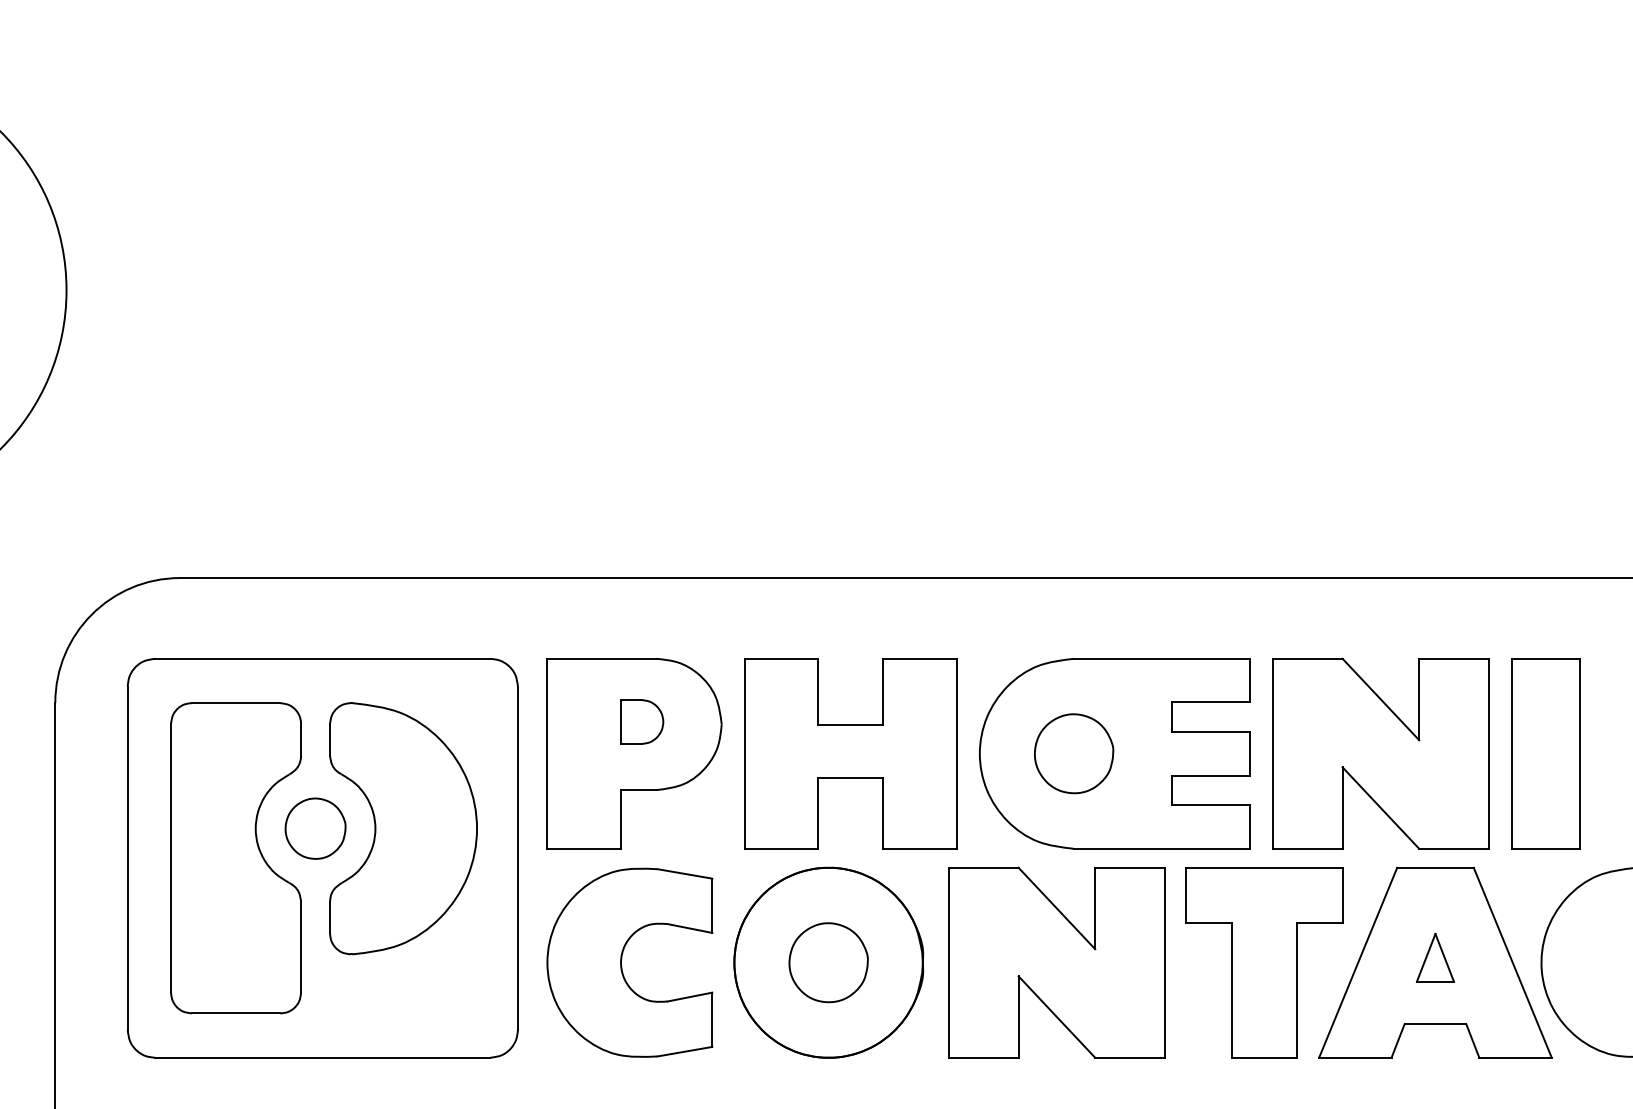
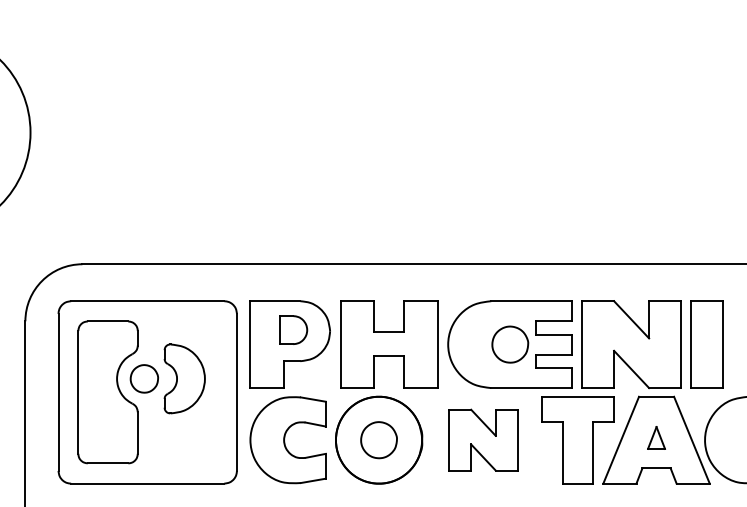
part: (641, 720) -> (293, 329), size x1.4
part: (1074, 753) -> (510, 344), moved
part: (403, 827) -> (184, 378), size x0.6
part: (1057, 961) -> (483, 439), size x0.7

